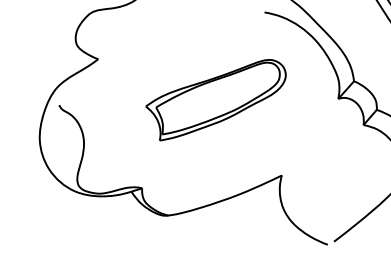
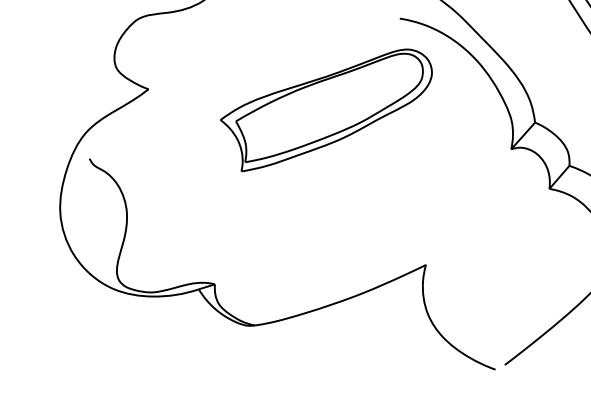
part: (215, 100) -> (325, 110), moved

